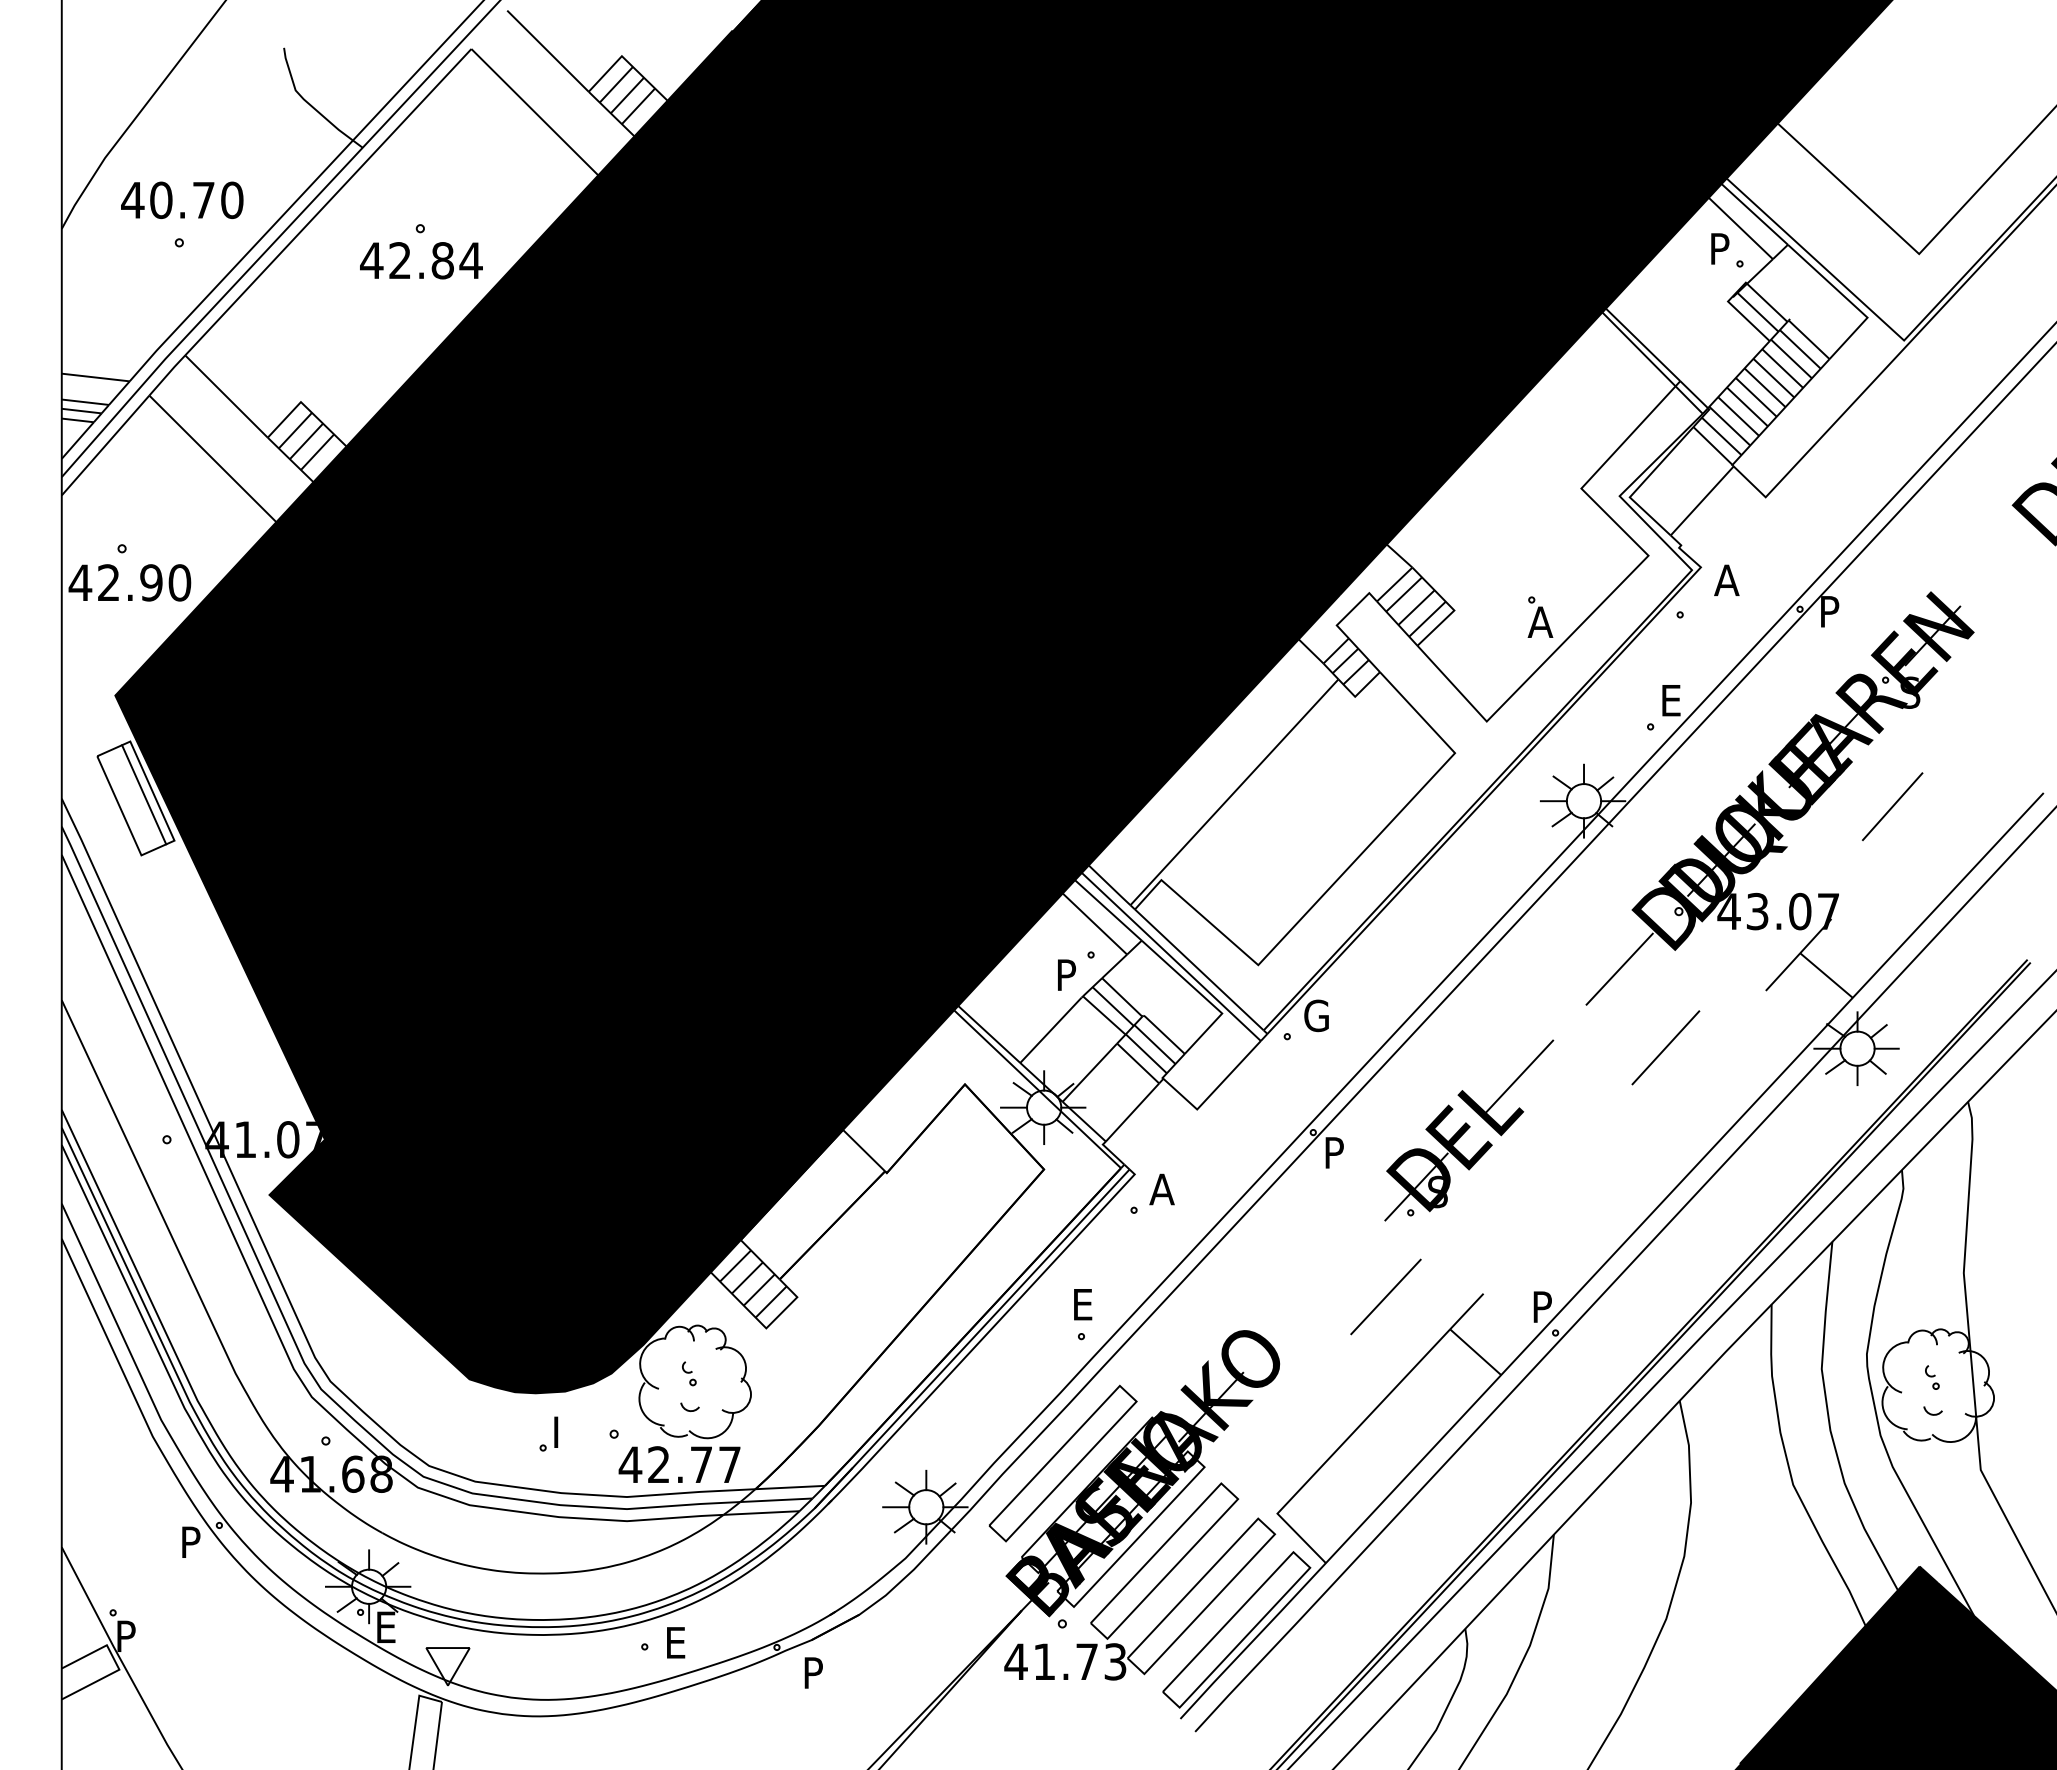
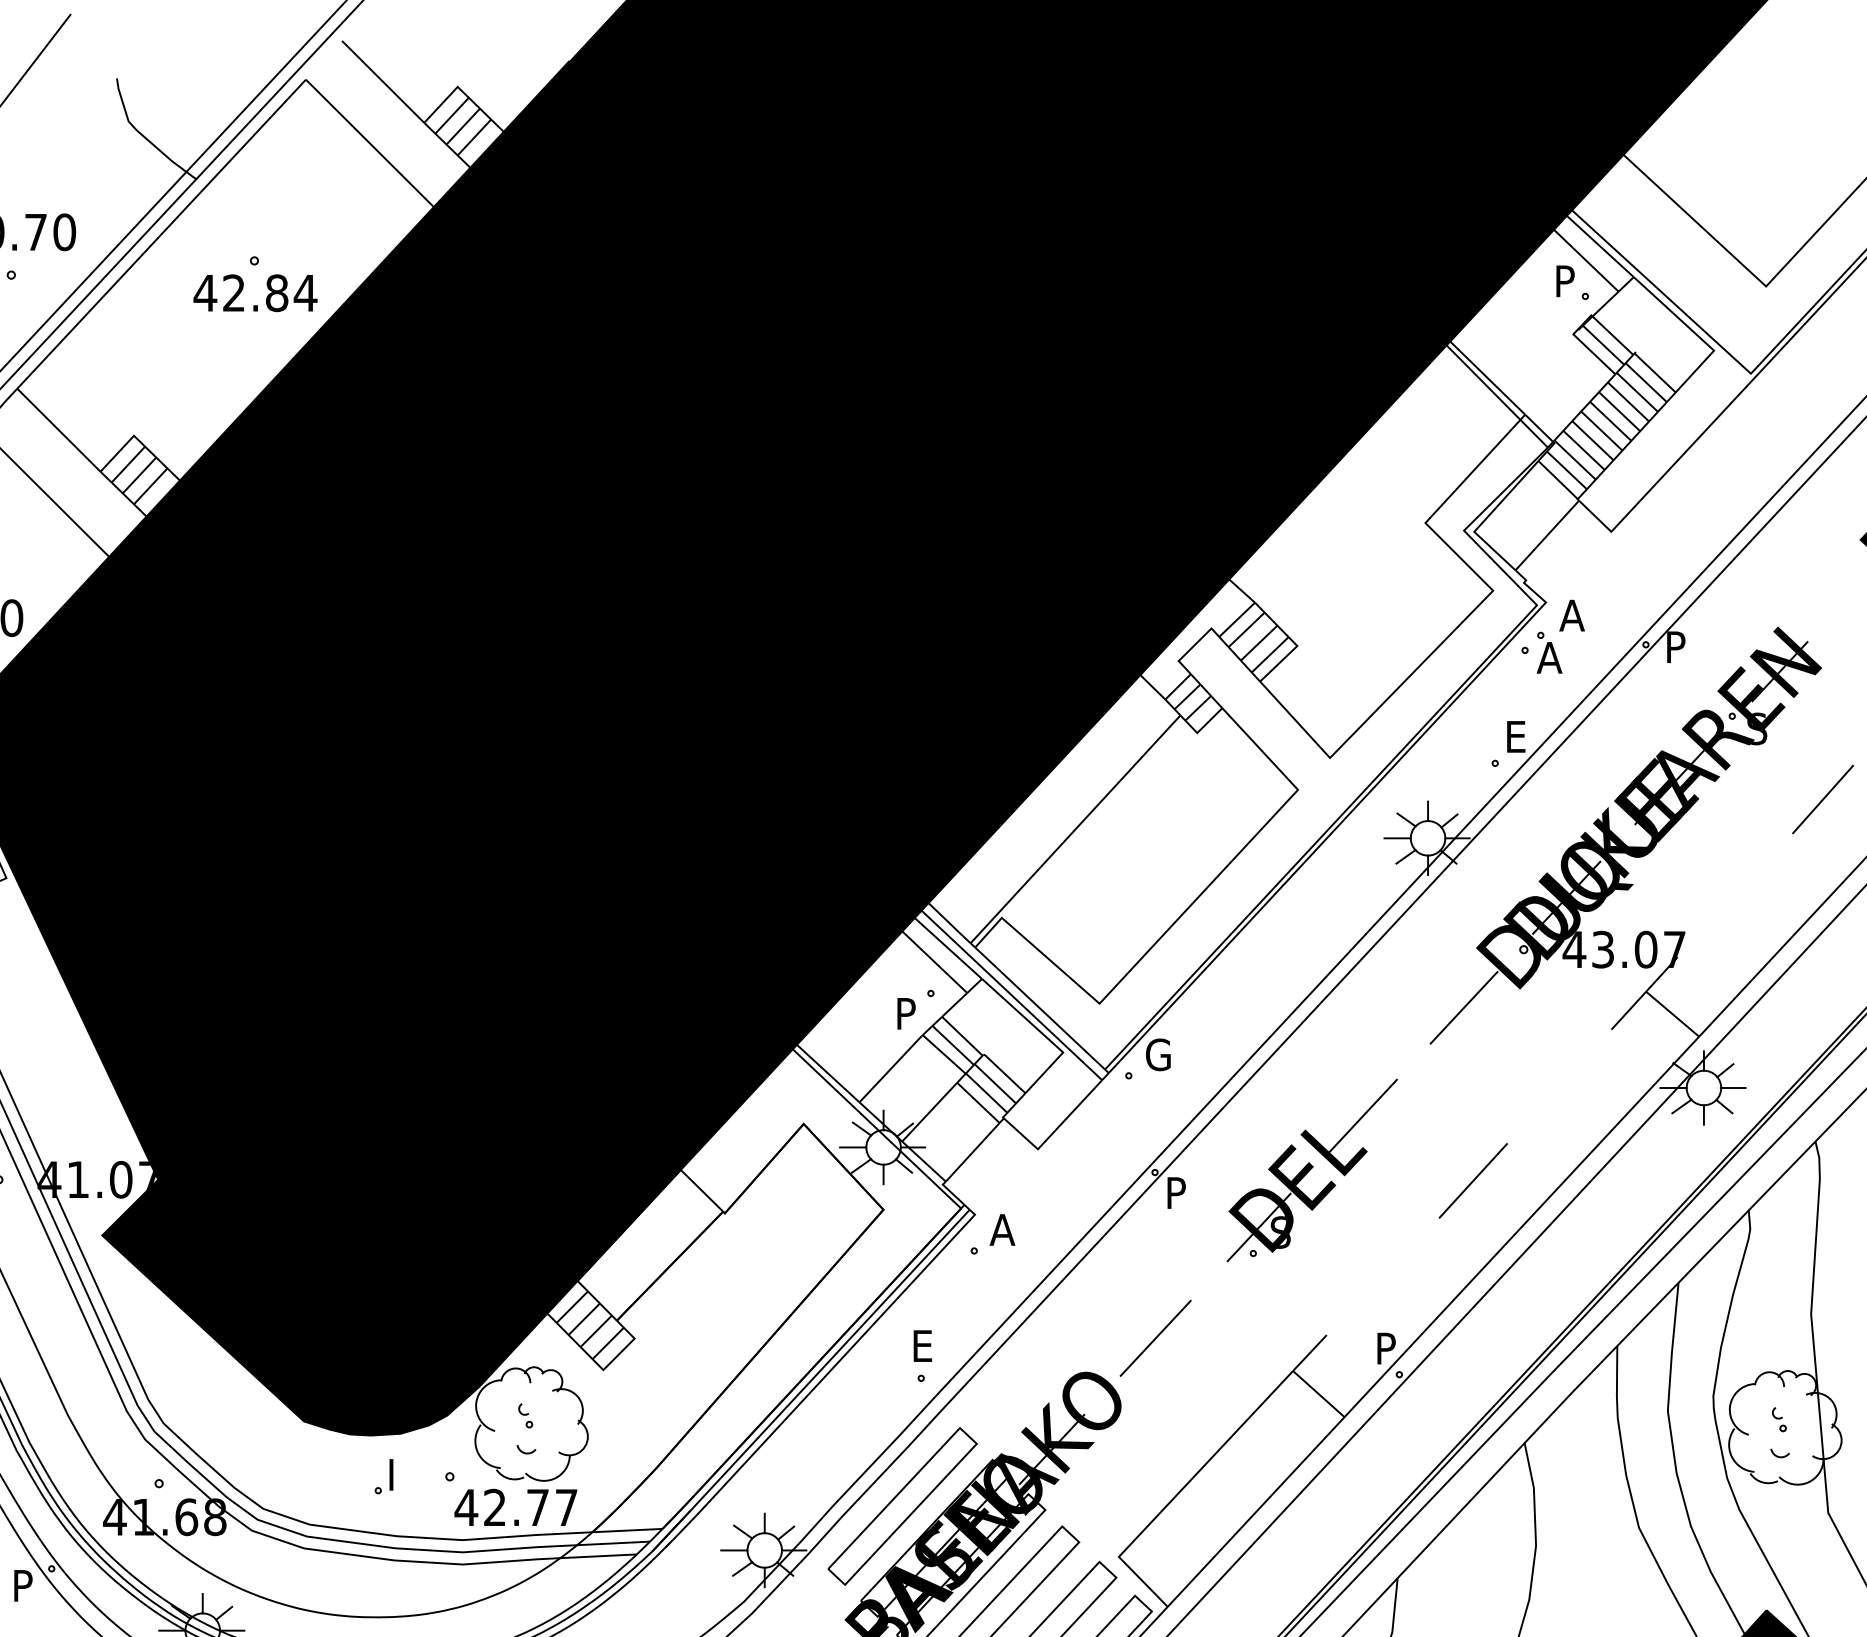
part: (1540, 616) -> (1549, 652), moved
line: (1892, 806) -> (1822, 799), moved
line: (1665, 1047) -> (1472, 1180), moved
line: (1385, 1296) -> (1155, 1337), moved

